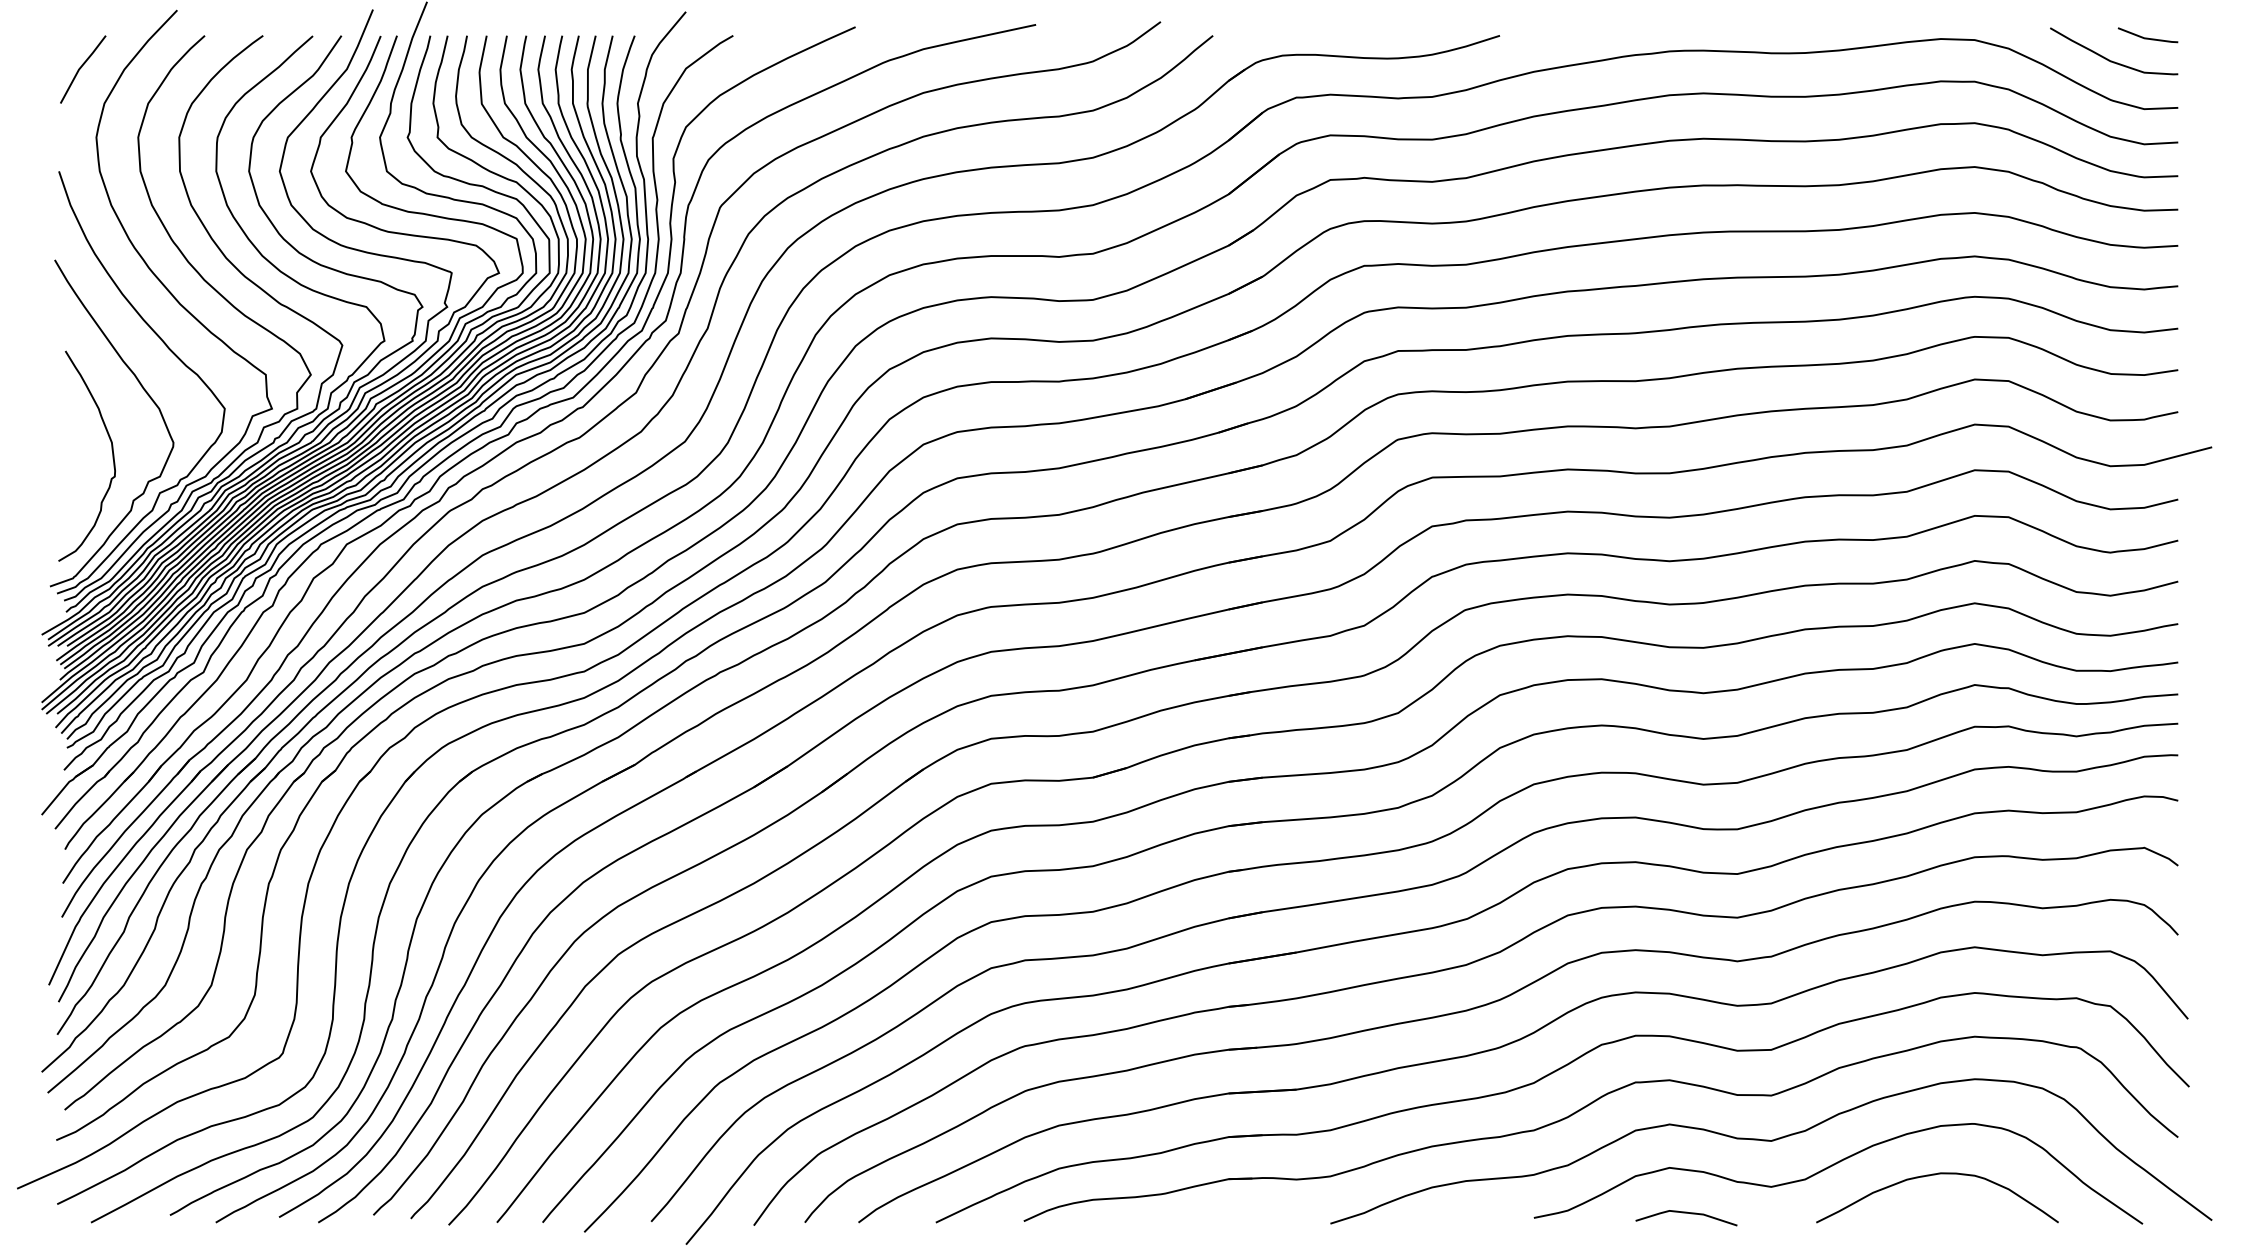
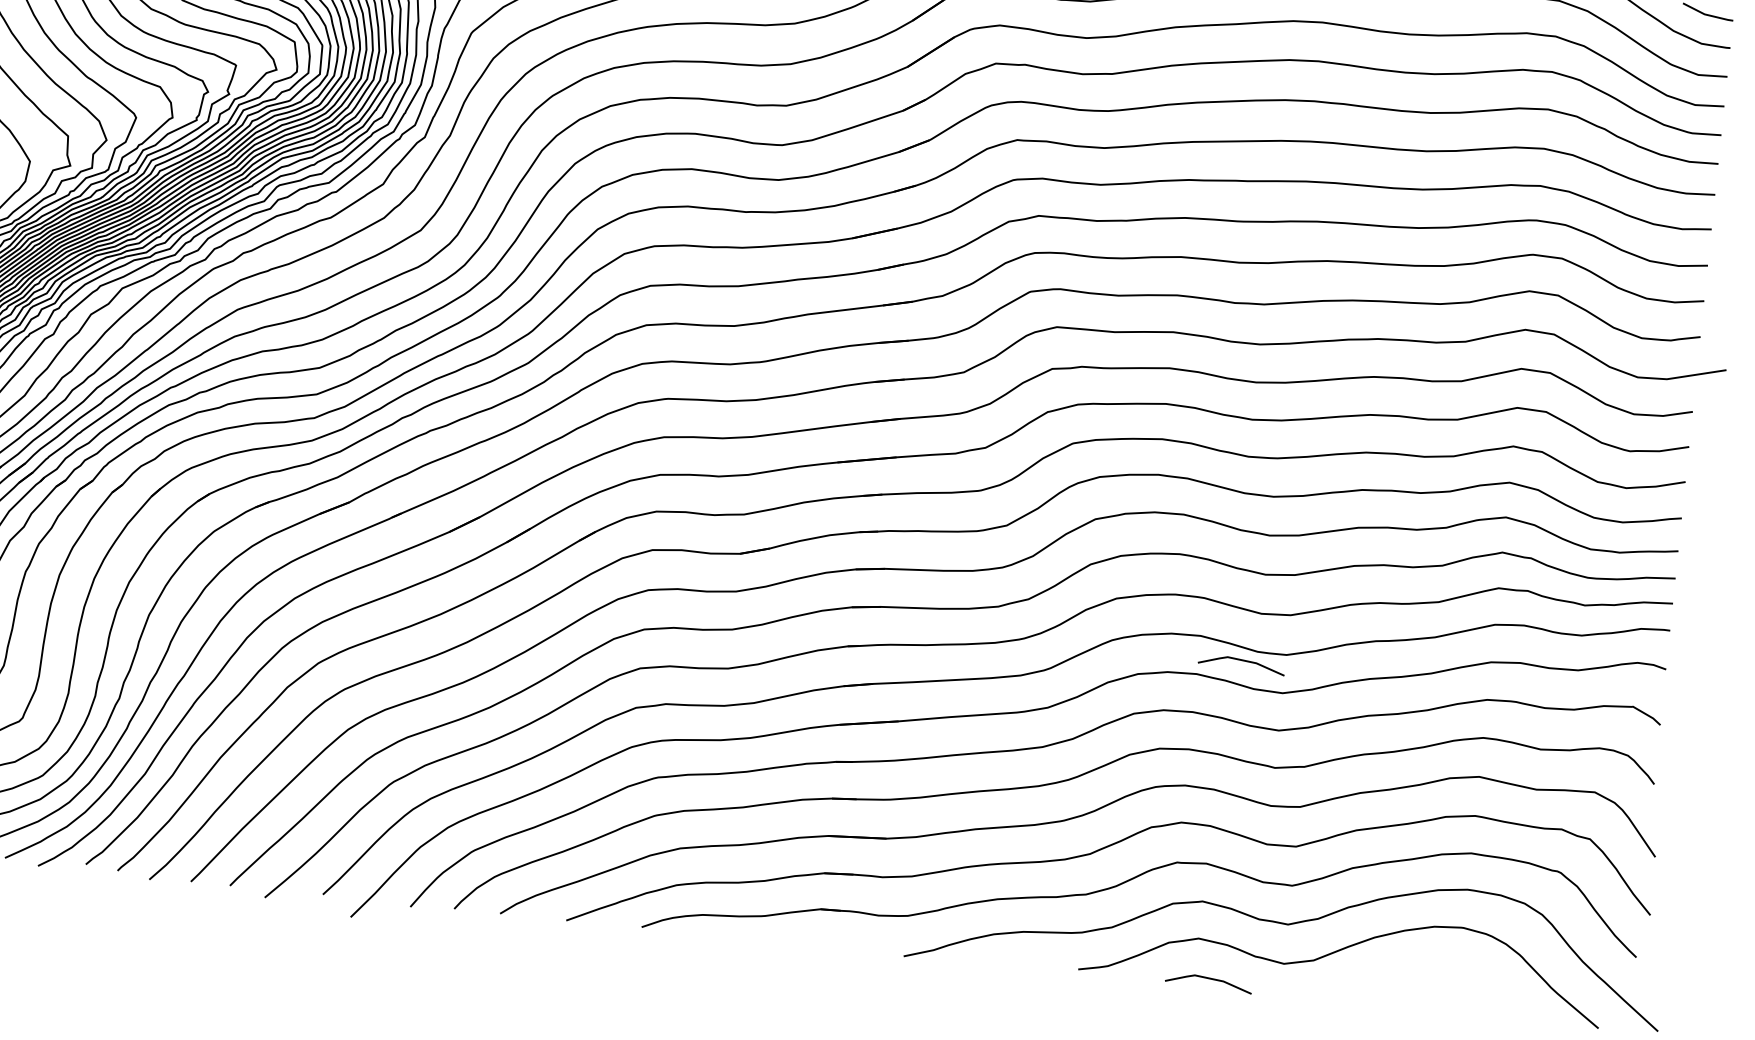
line: (1686, 841) -> (1242, 660), added
curve: (1935, 1175) -> (1425, 968), removed

